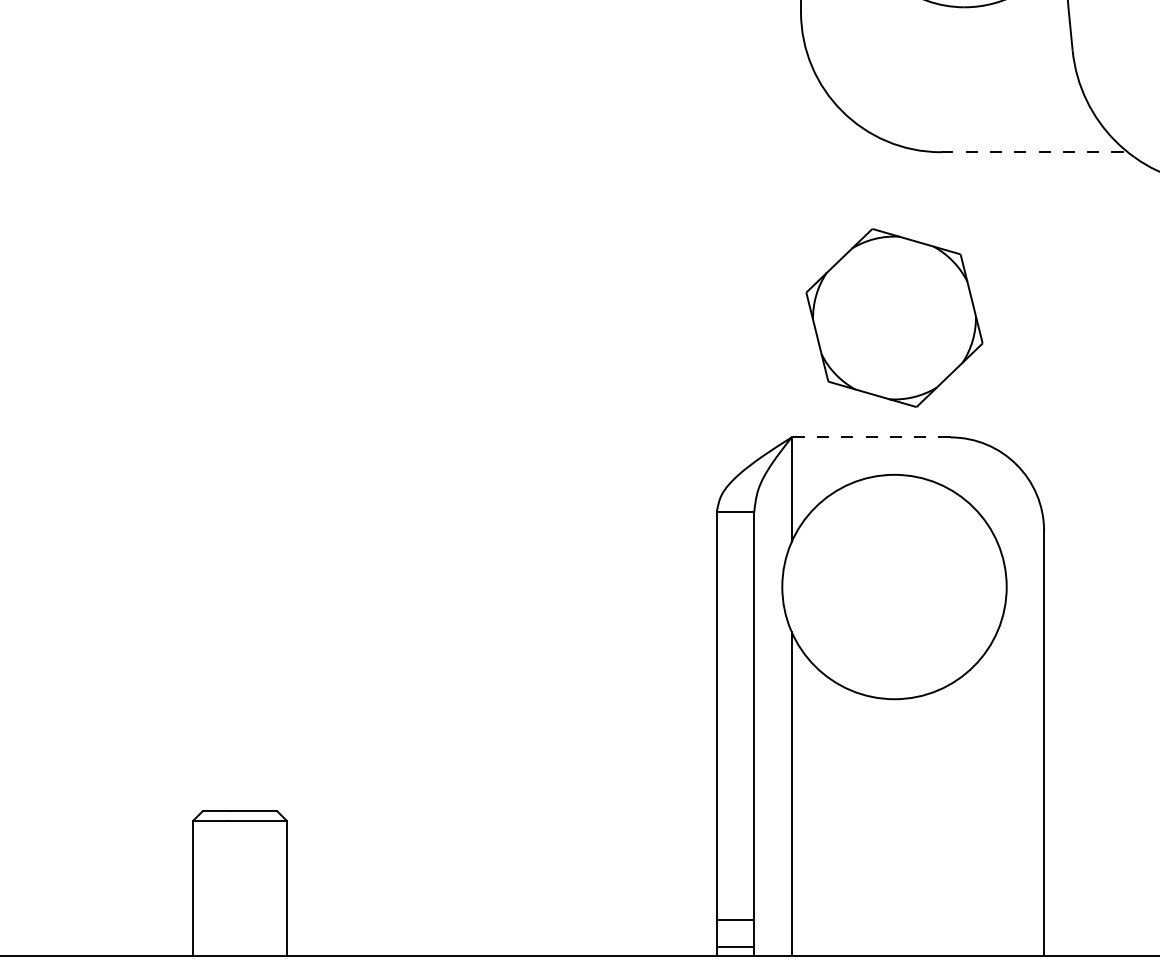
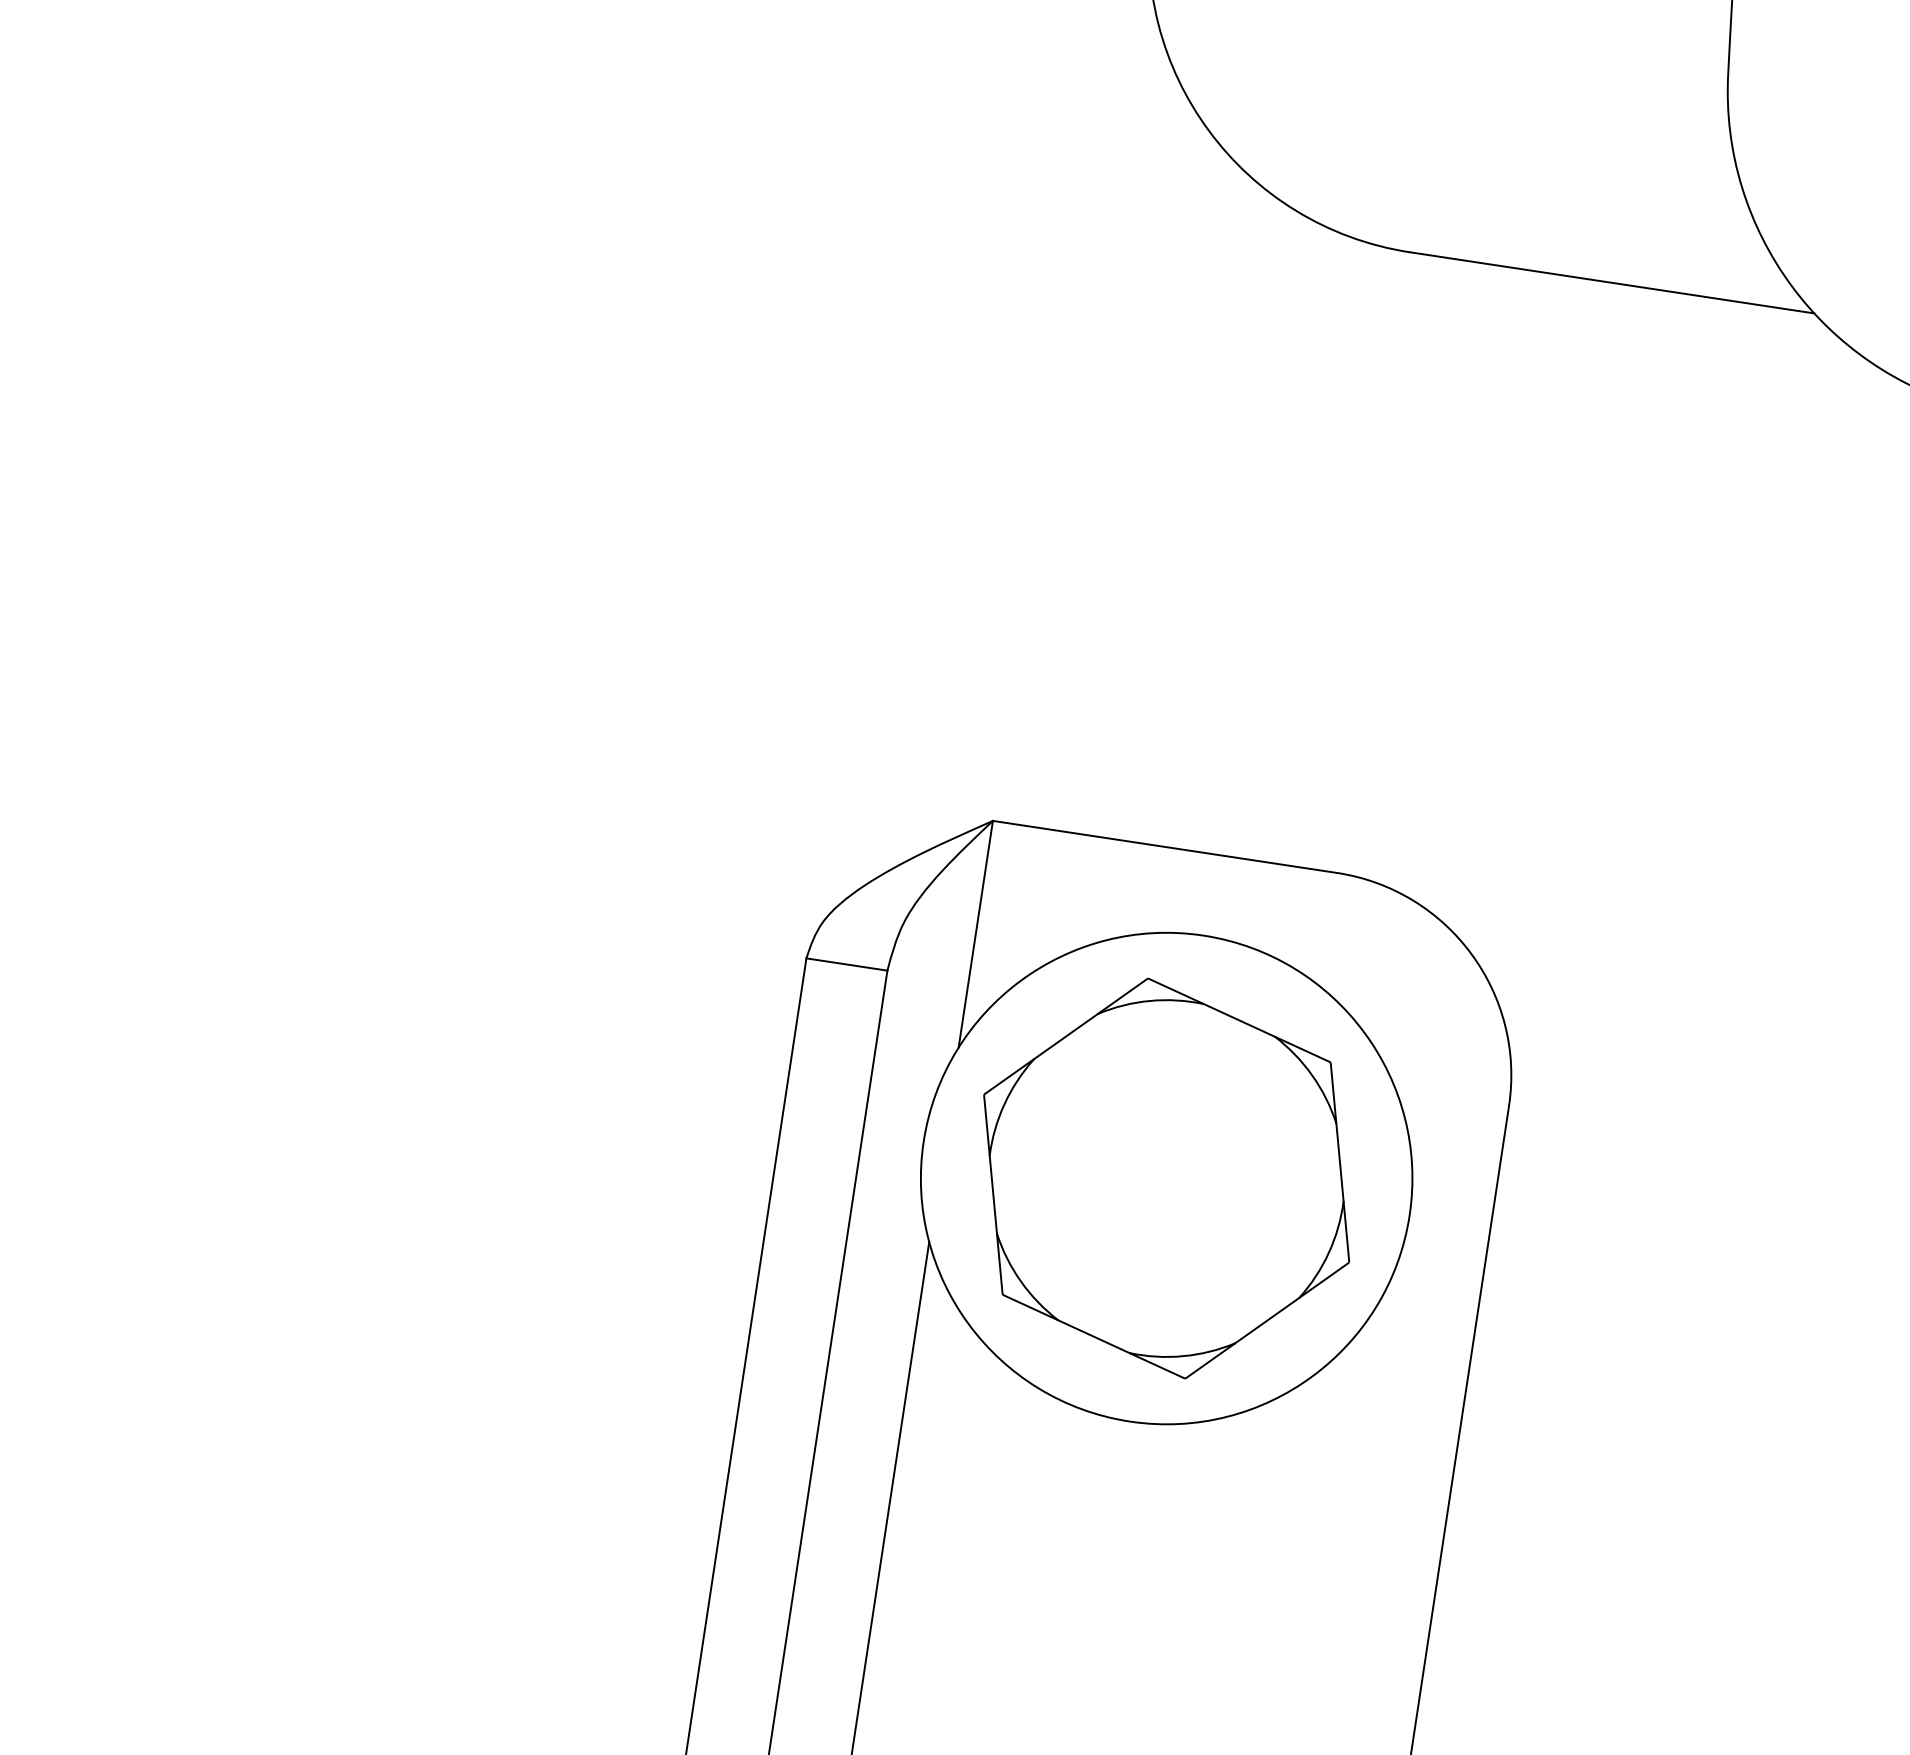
line: (1035, 152) -> (1614, 283), dashed -> solid
part: (894, 317) -> (1166, 1177), moved
line: (870, 437) -> (1163, 846), dashed -> solid

